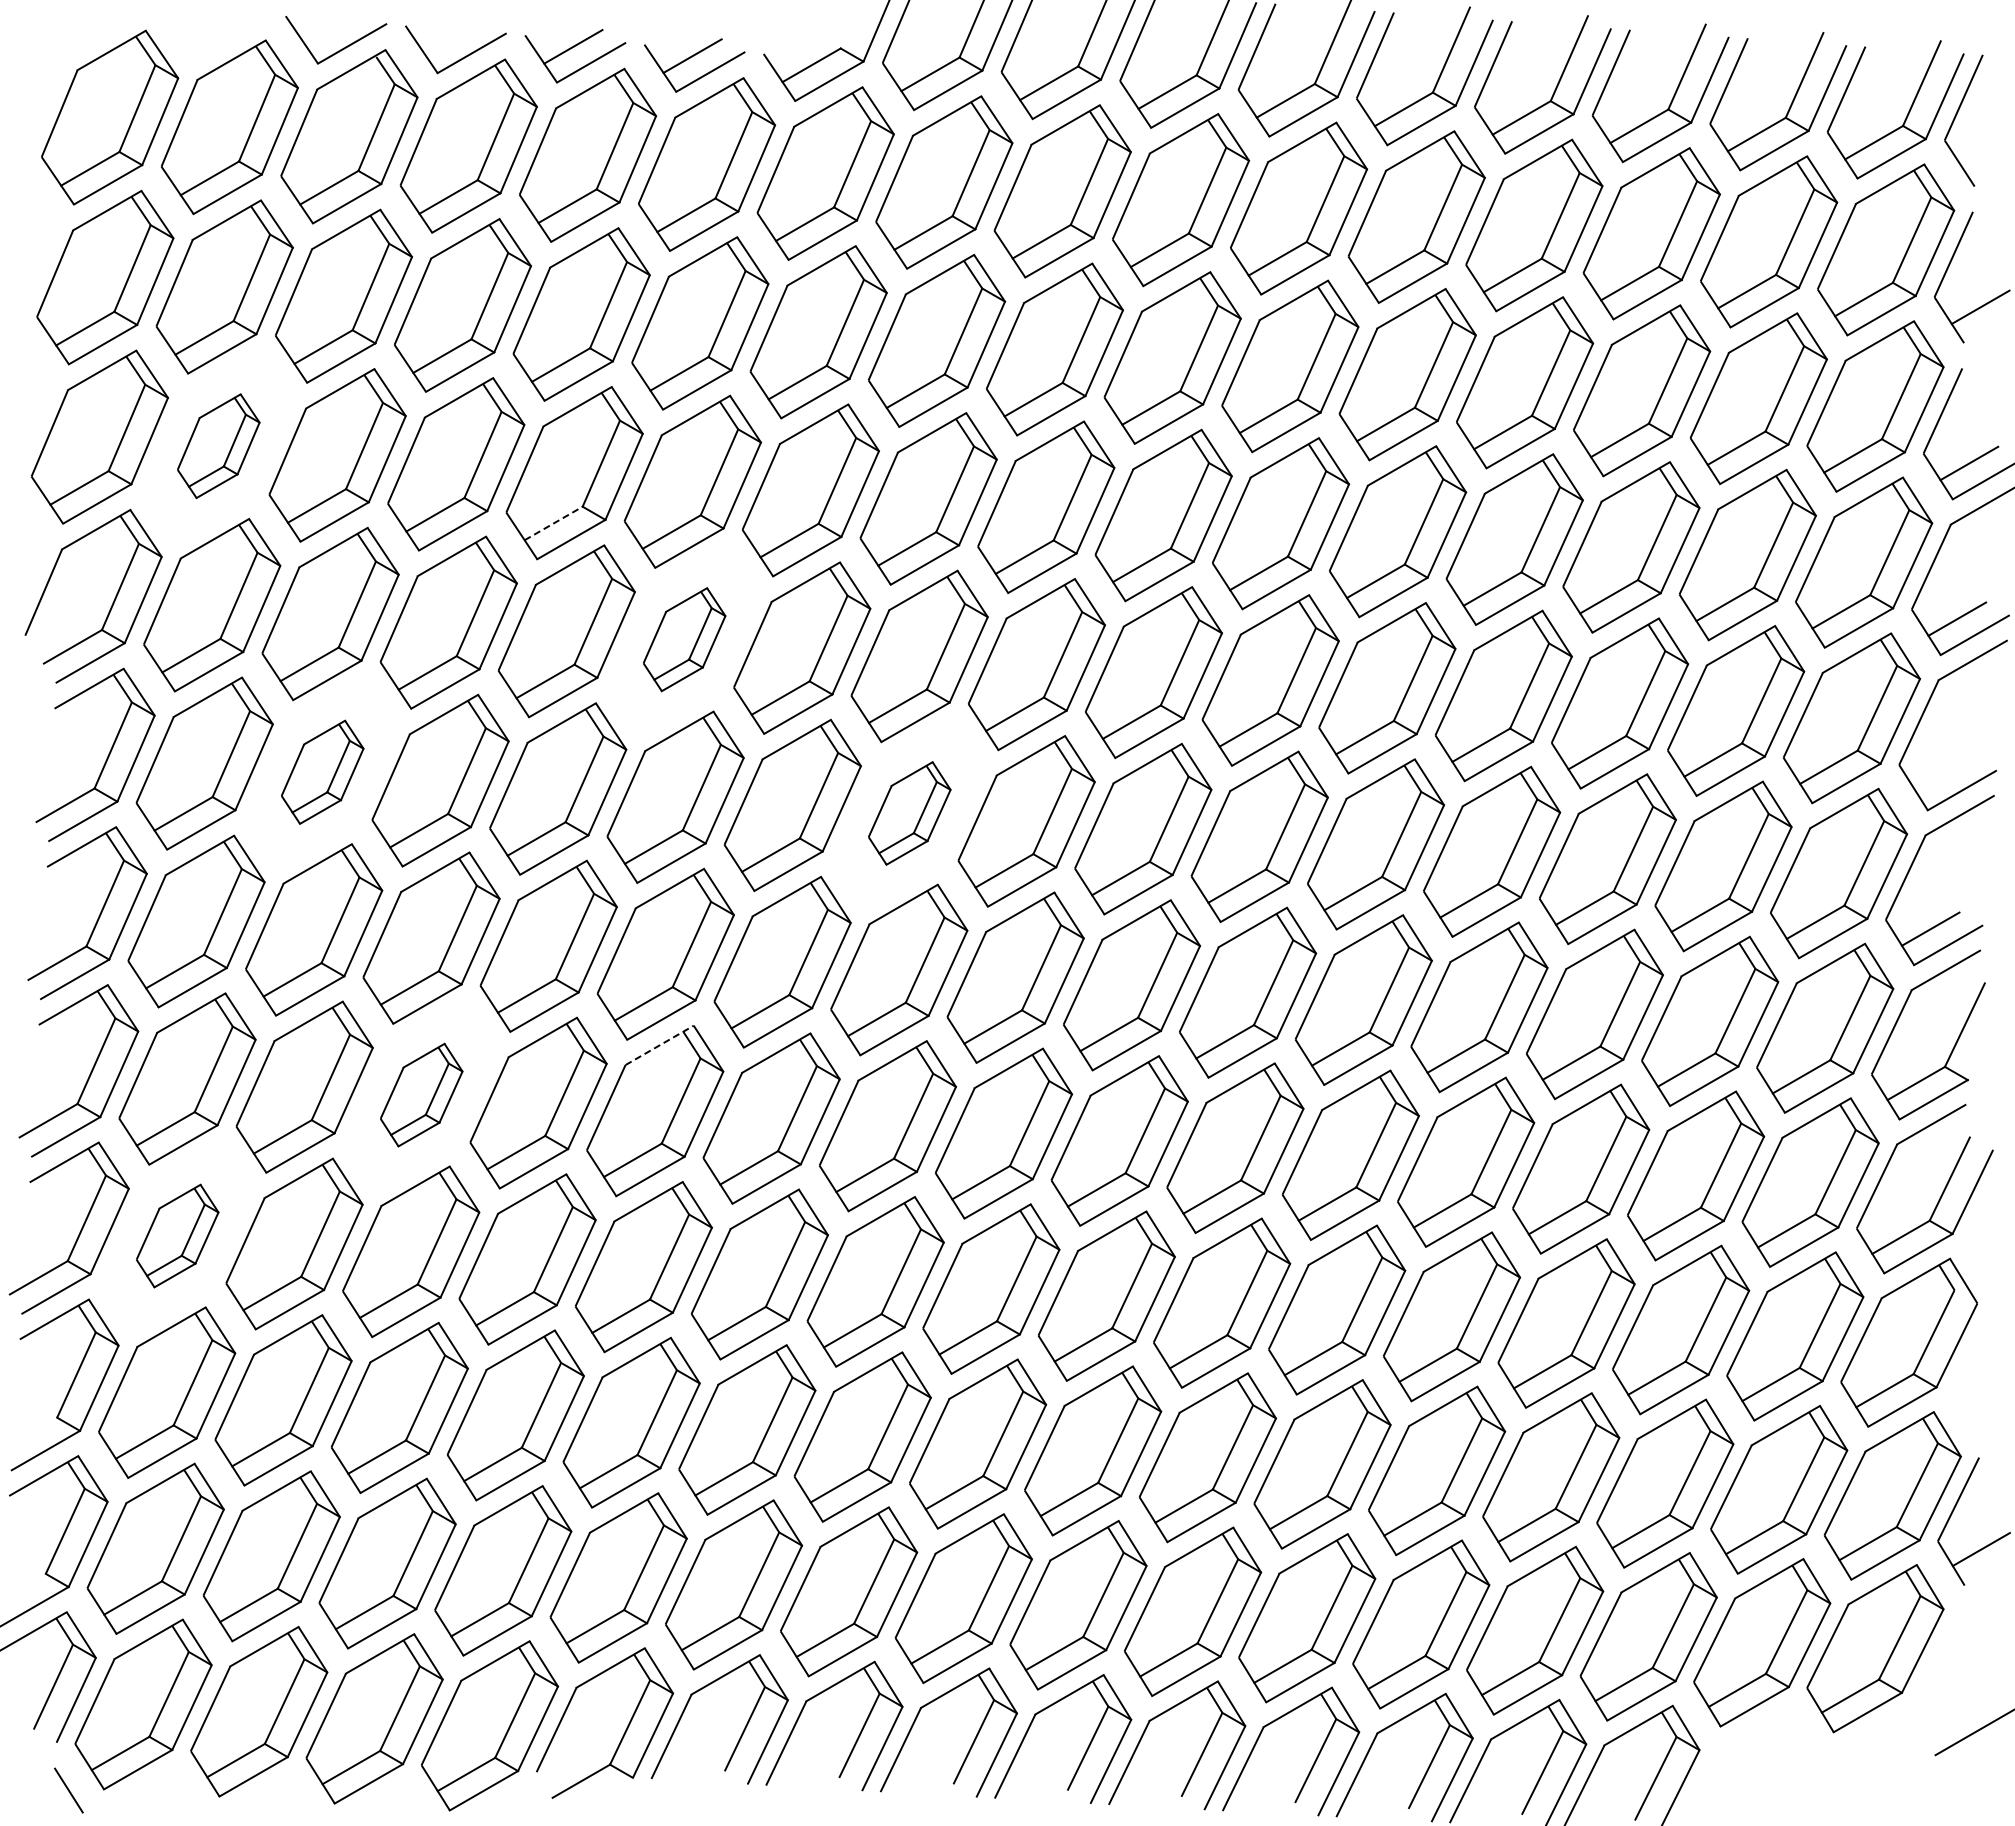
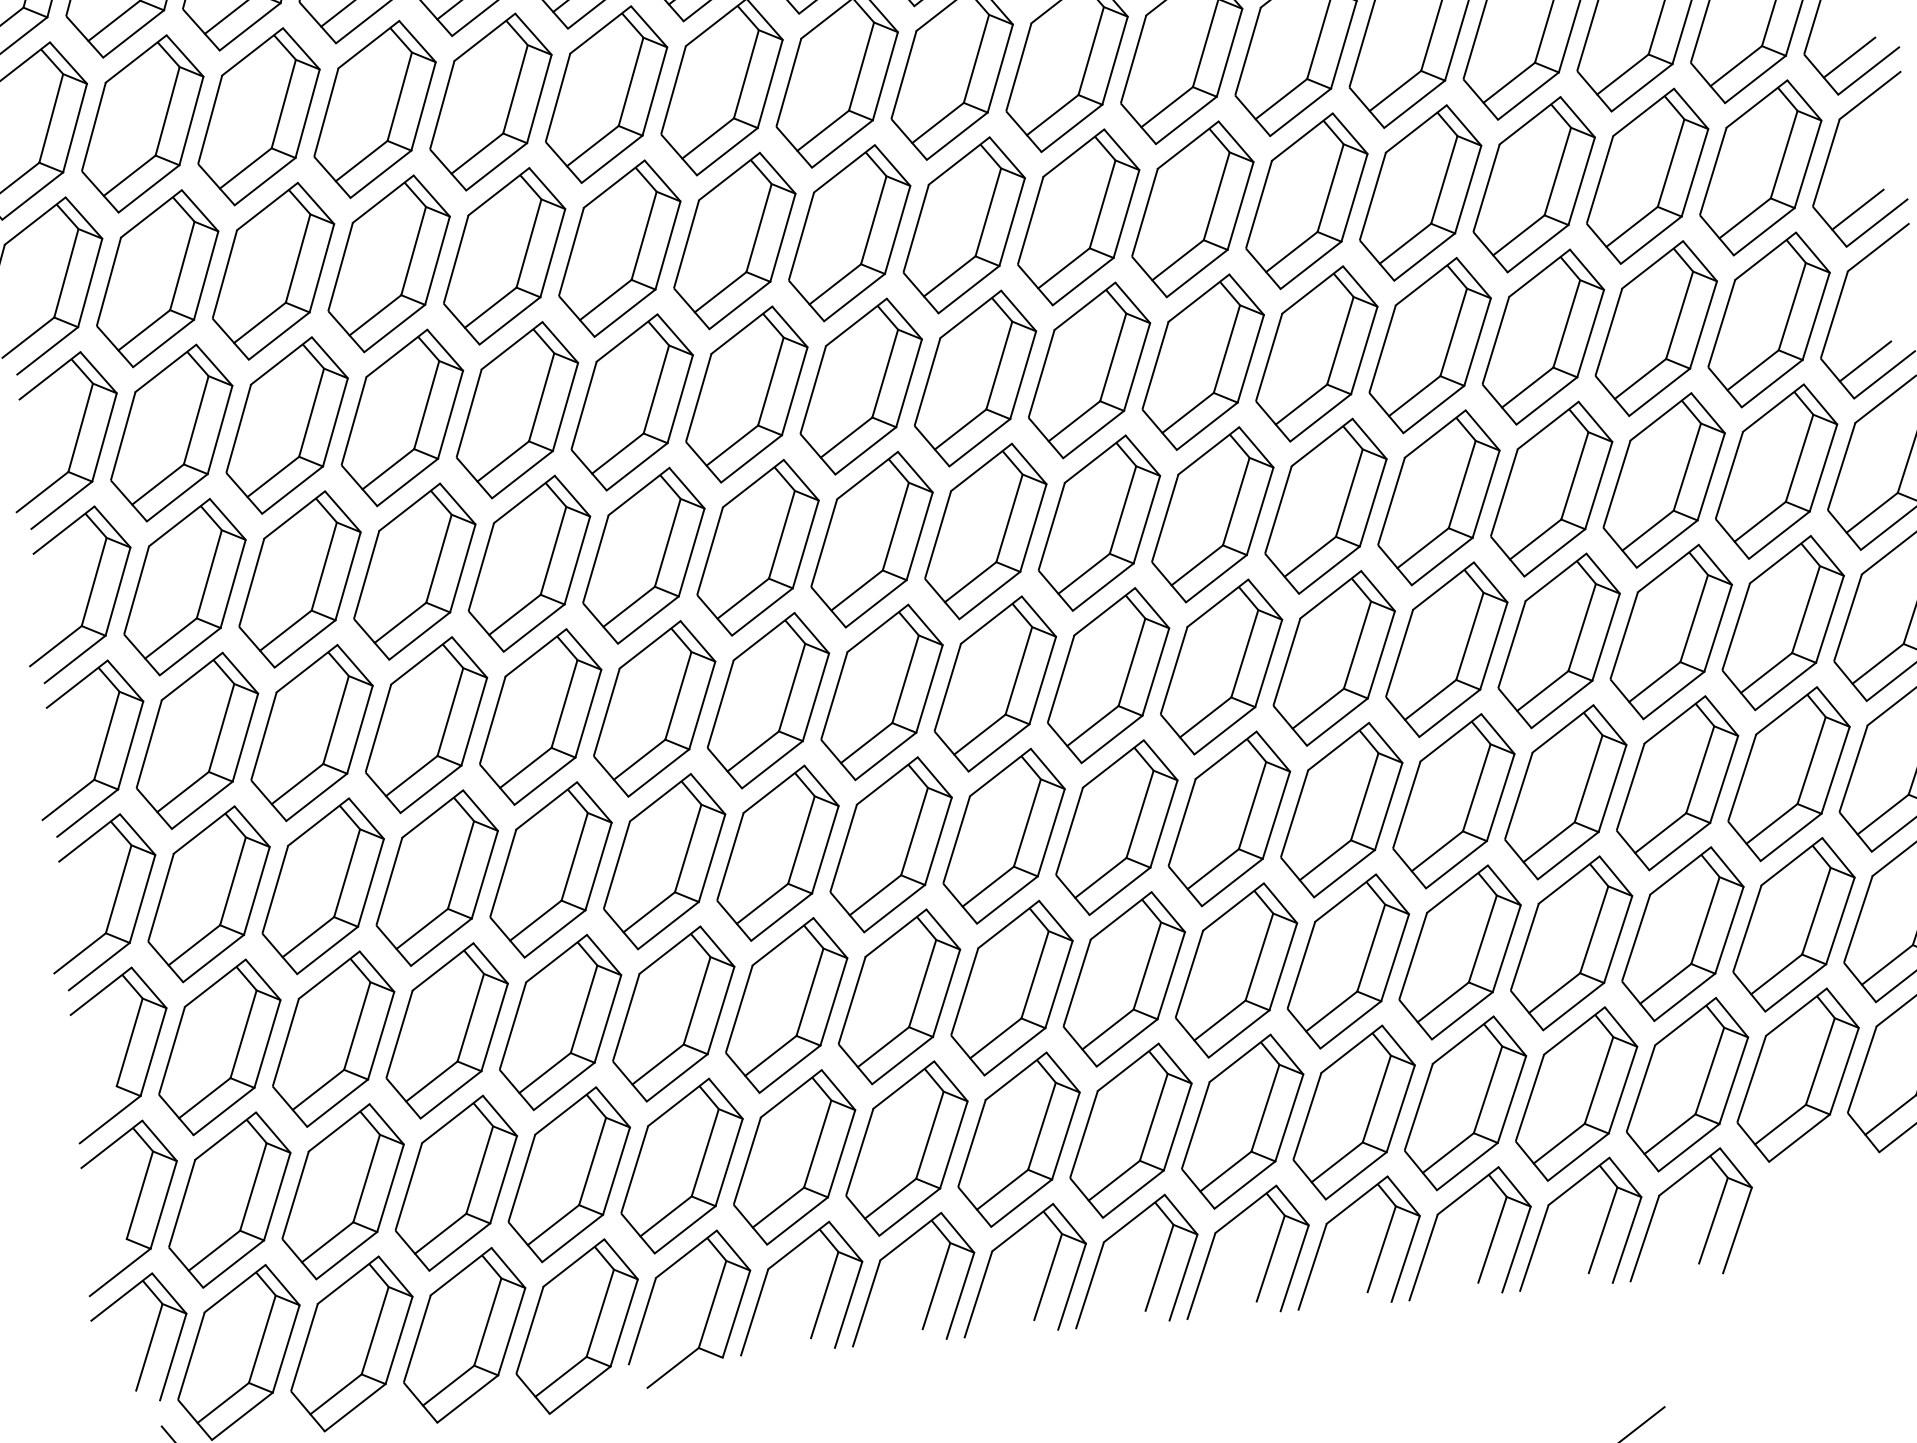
part: (218, 445) -> (142, 123), size x1.67
line: (553, 523) -> (477, 153), dashed -> solid
part: (684, 639) -> (619, 248), size x1.67
part: (322, 772) -> (286, 425), size x1.67
line: (1944, 774) -> (1858, 209), added
part: (909, 813) -> (860, 386), size x1.67
line: (660, 1045) -> (650, 644), dashed -> solid
part: (421, 1094) -> (426, 724), size x1.67
part: (177, 1235) -> (208, 893), size x1.67

